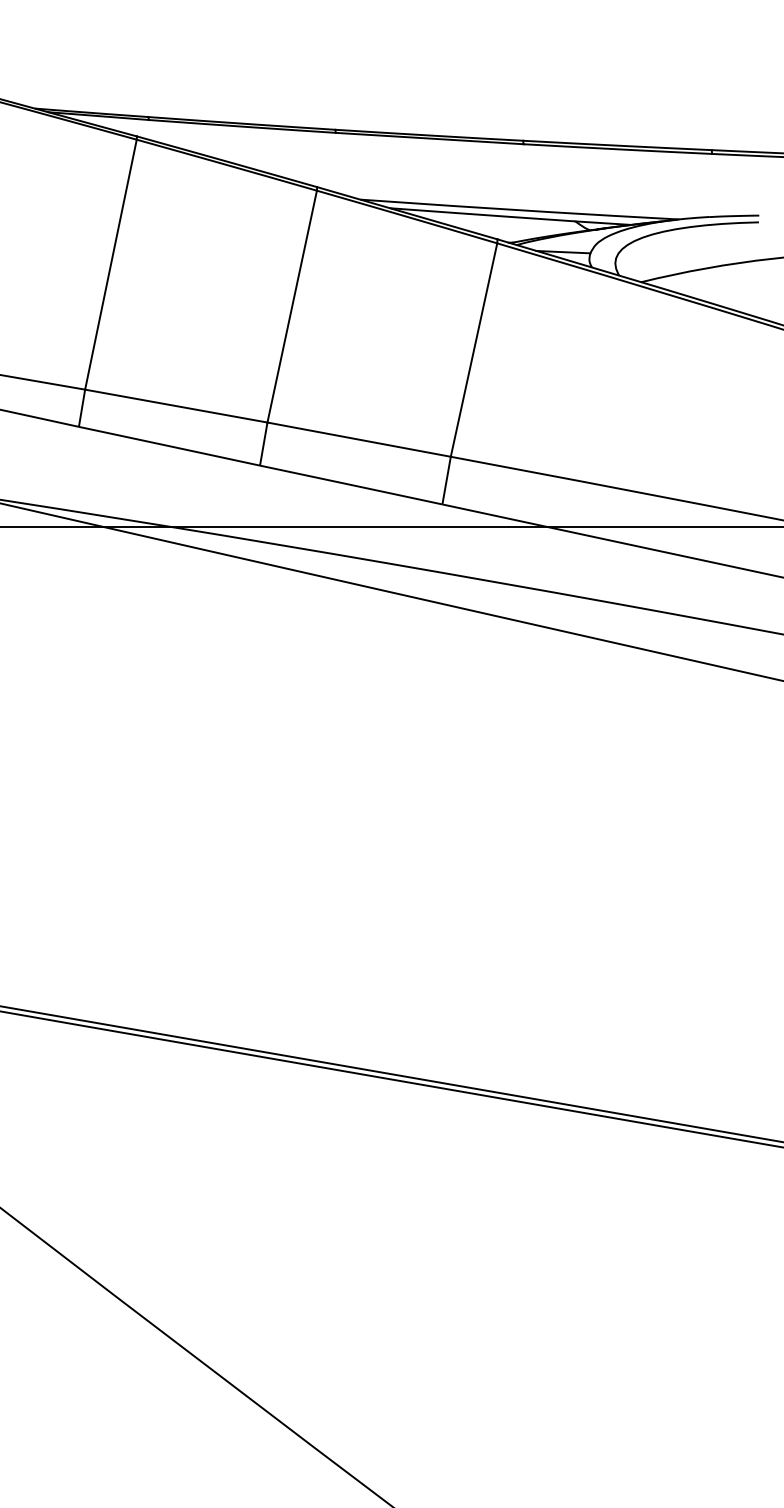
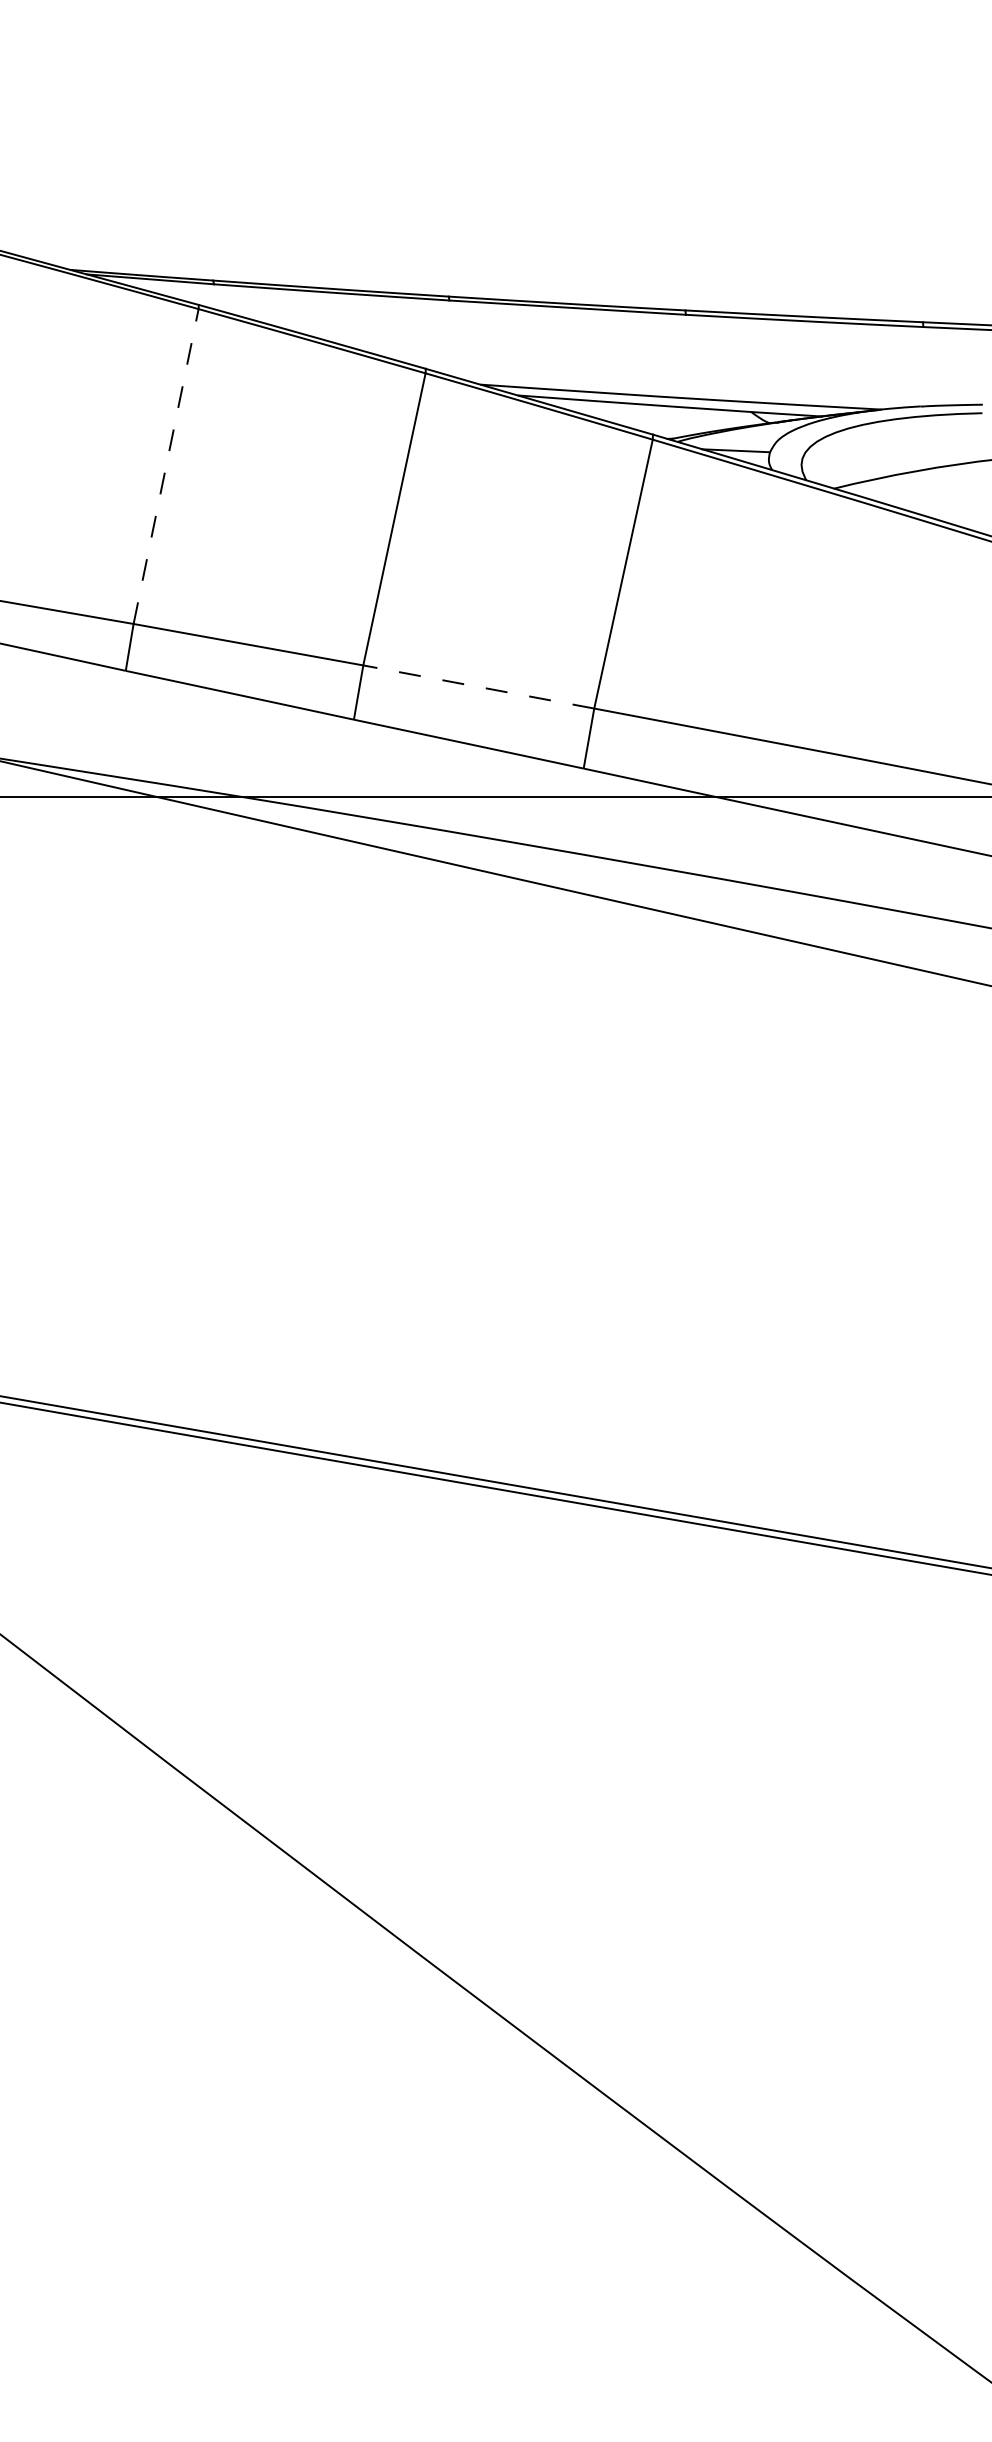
line: (111, 264) -> (166, 466), solid -> dashed
line: (358, 439) -> (478, 686), solid -> dashed

